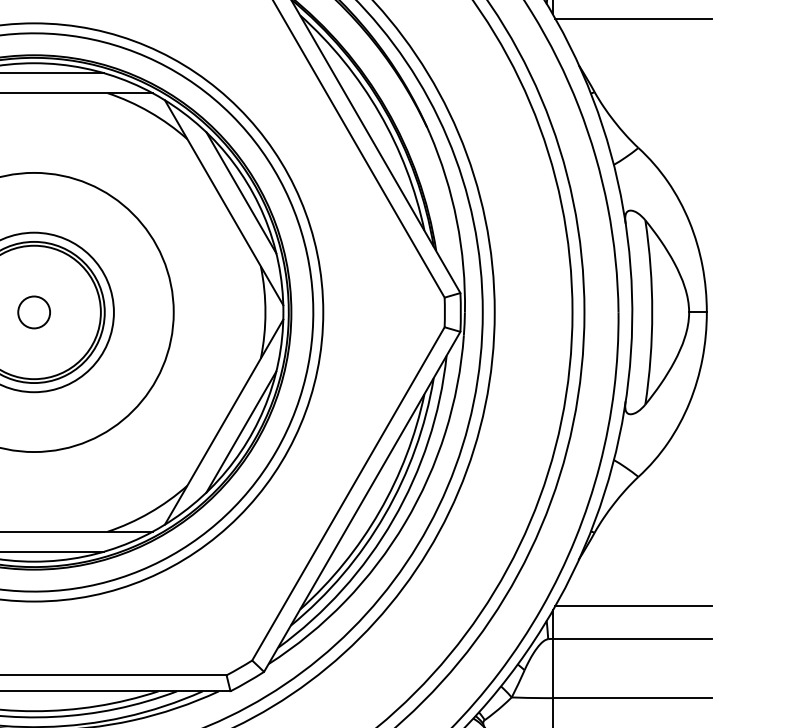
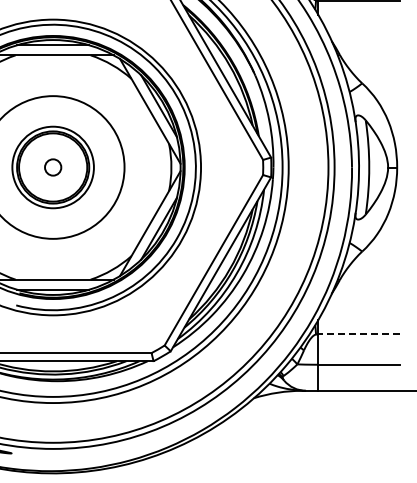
line: (633, 19) -> (359, 17), removed
line: (633, 605) -> (359, 317), removed
line: (633, 638) -> (359, 334), solid -> dashed

